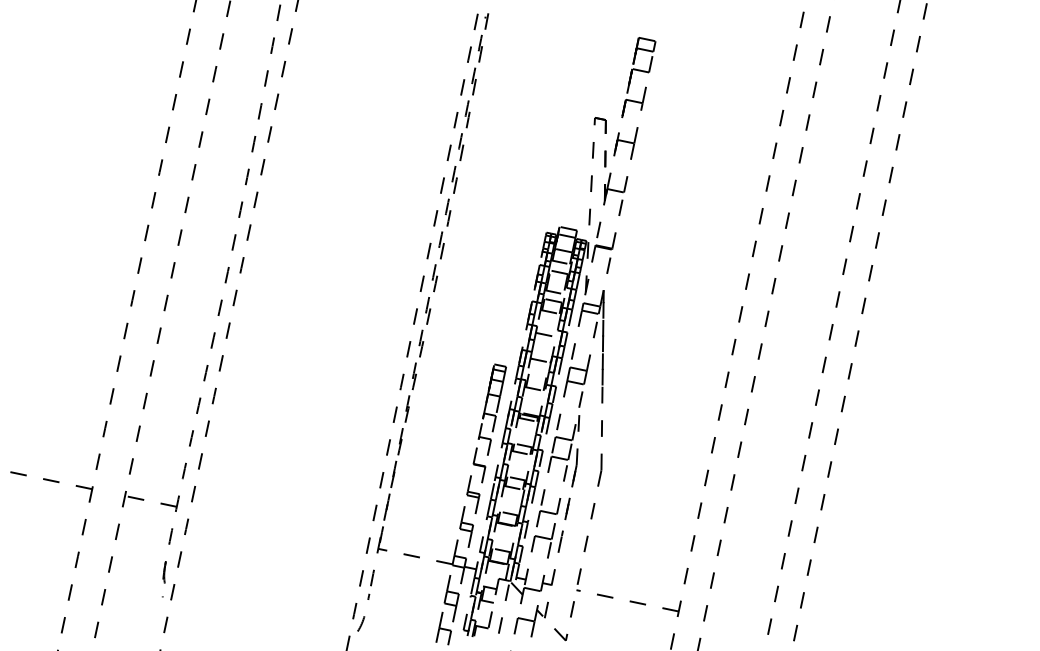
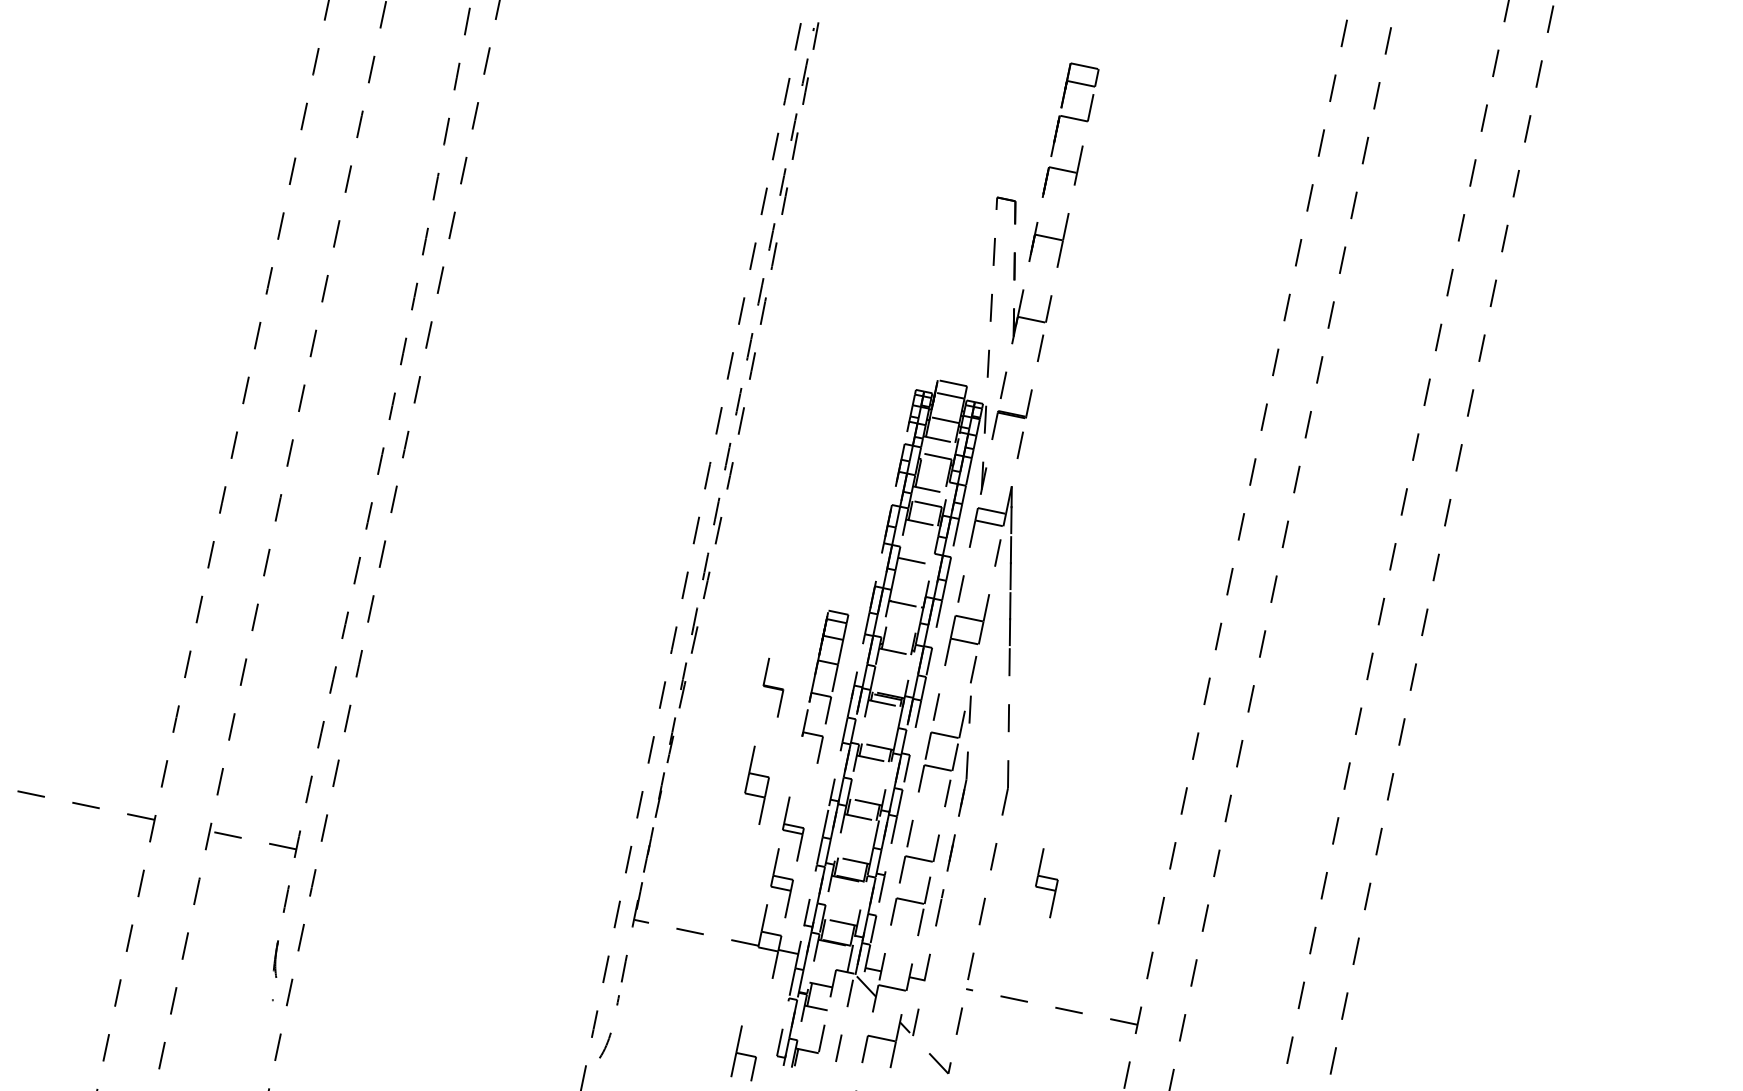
part: (479, 465) -> (773, 687), moved
part: (624, 526) -> (1046, 882), added
part: (451, 598) -> (756, 785), moved

